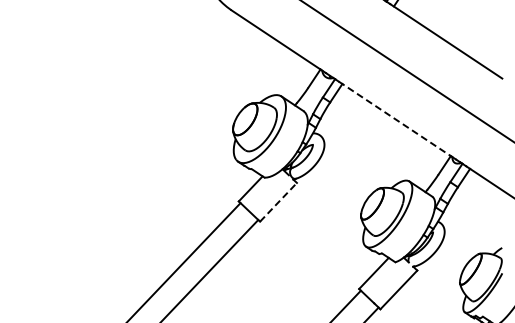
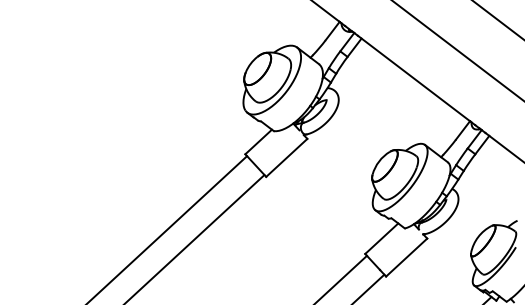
line: (395, 119) -> (414, 79), dashed -> solid
line: (278, 202) -> (286, 158), dashed -> solid

